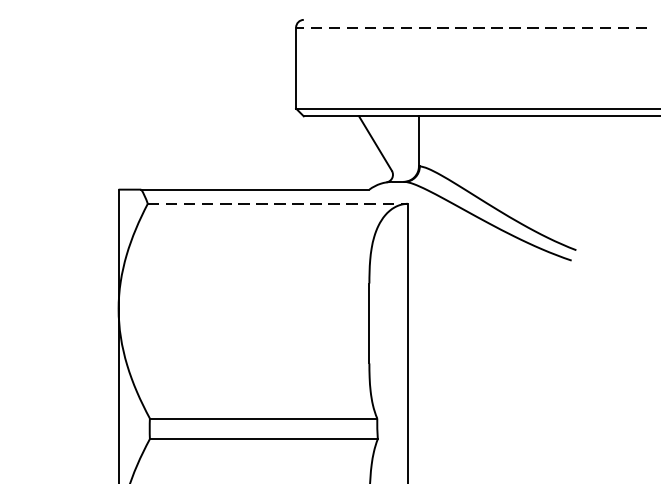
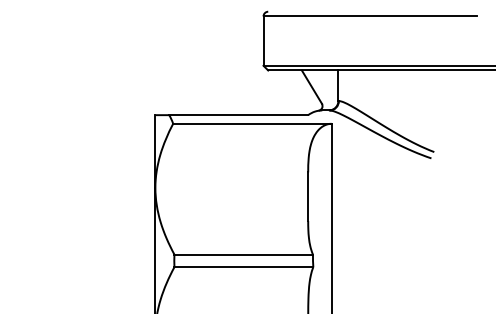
line: (471, 27) -> (370, 16), dashed -> solid
line: (277, 203) -> (252, 123), dashed -> solid

